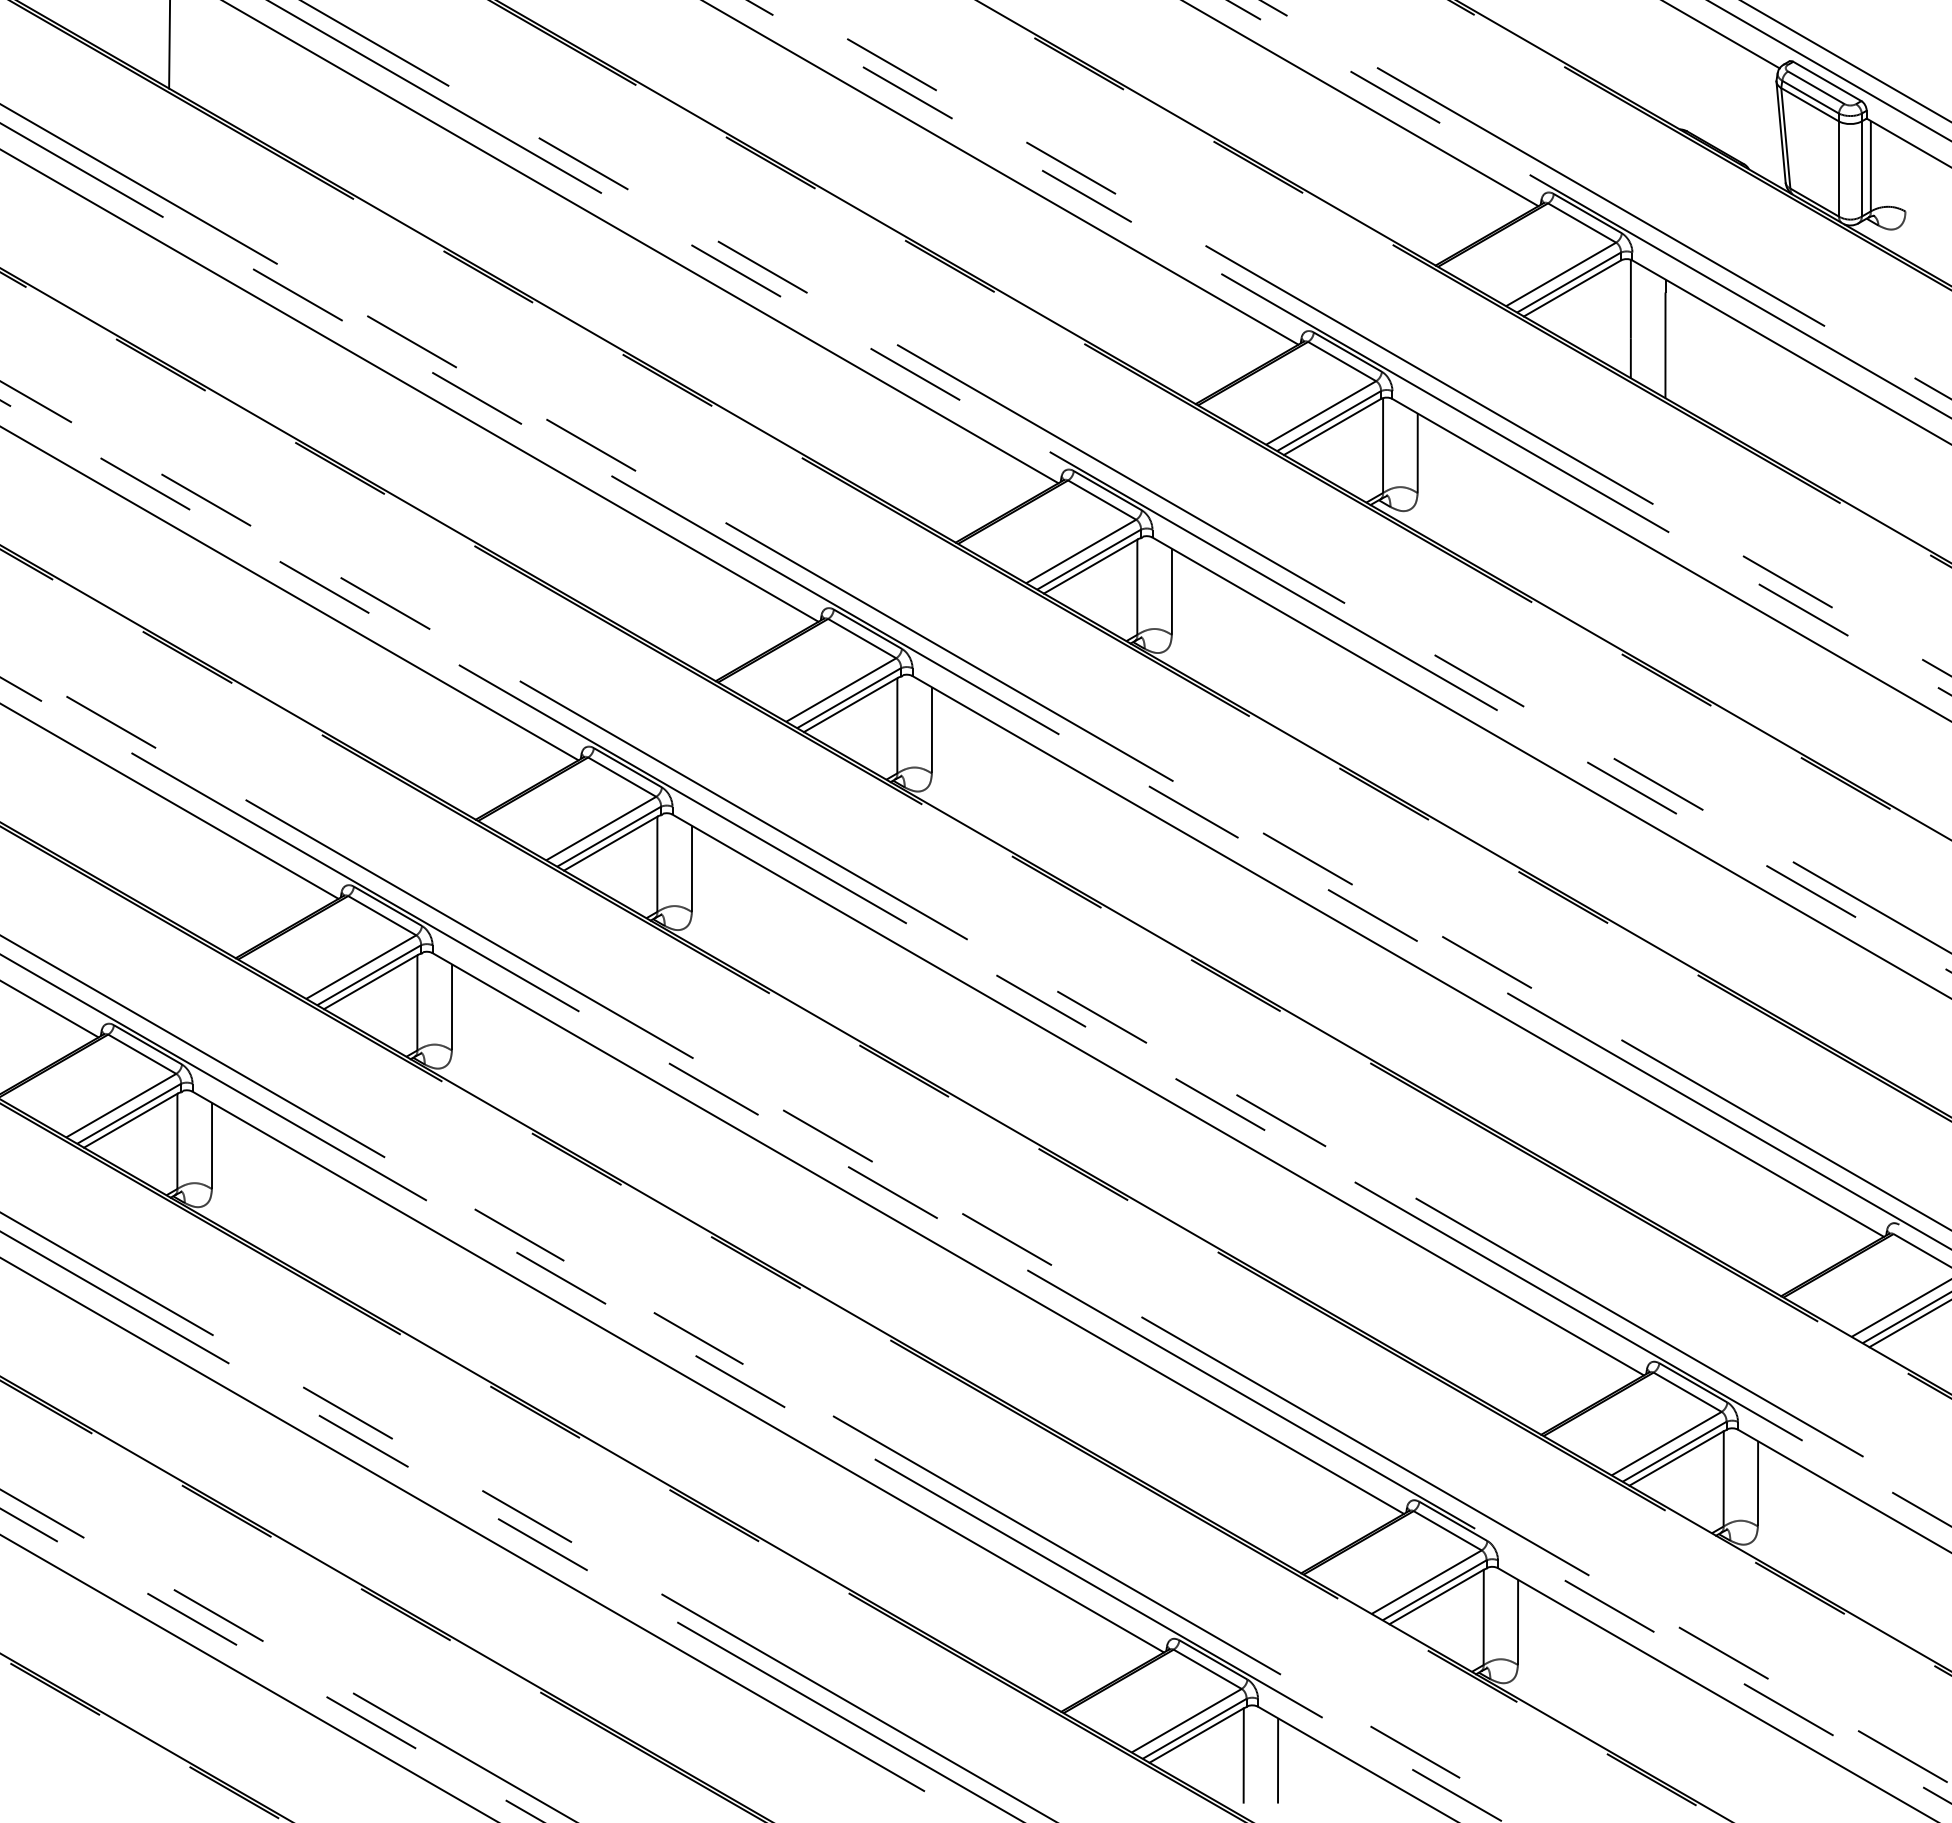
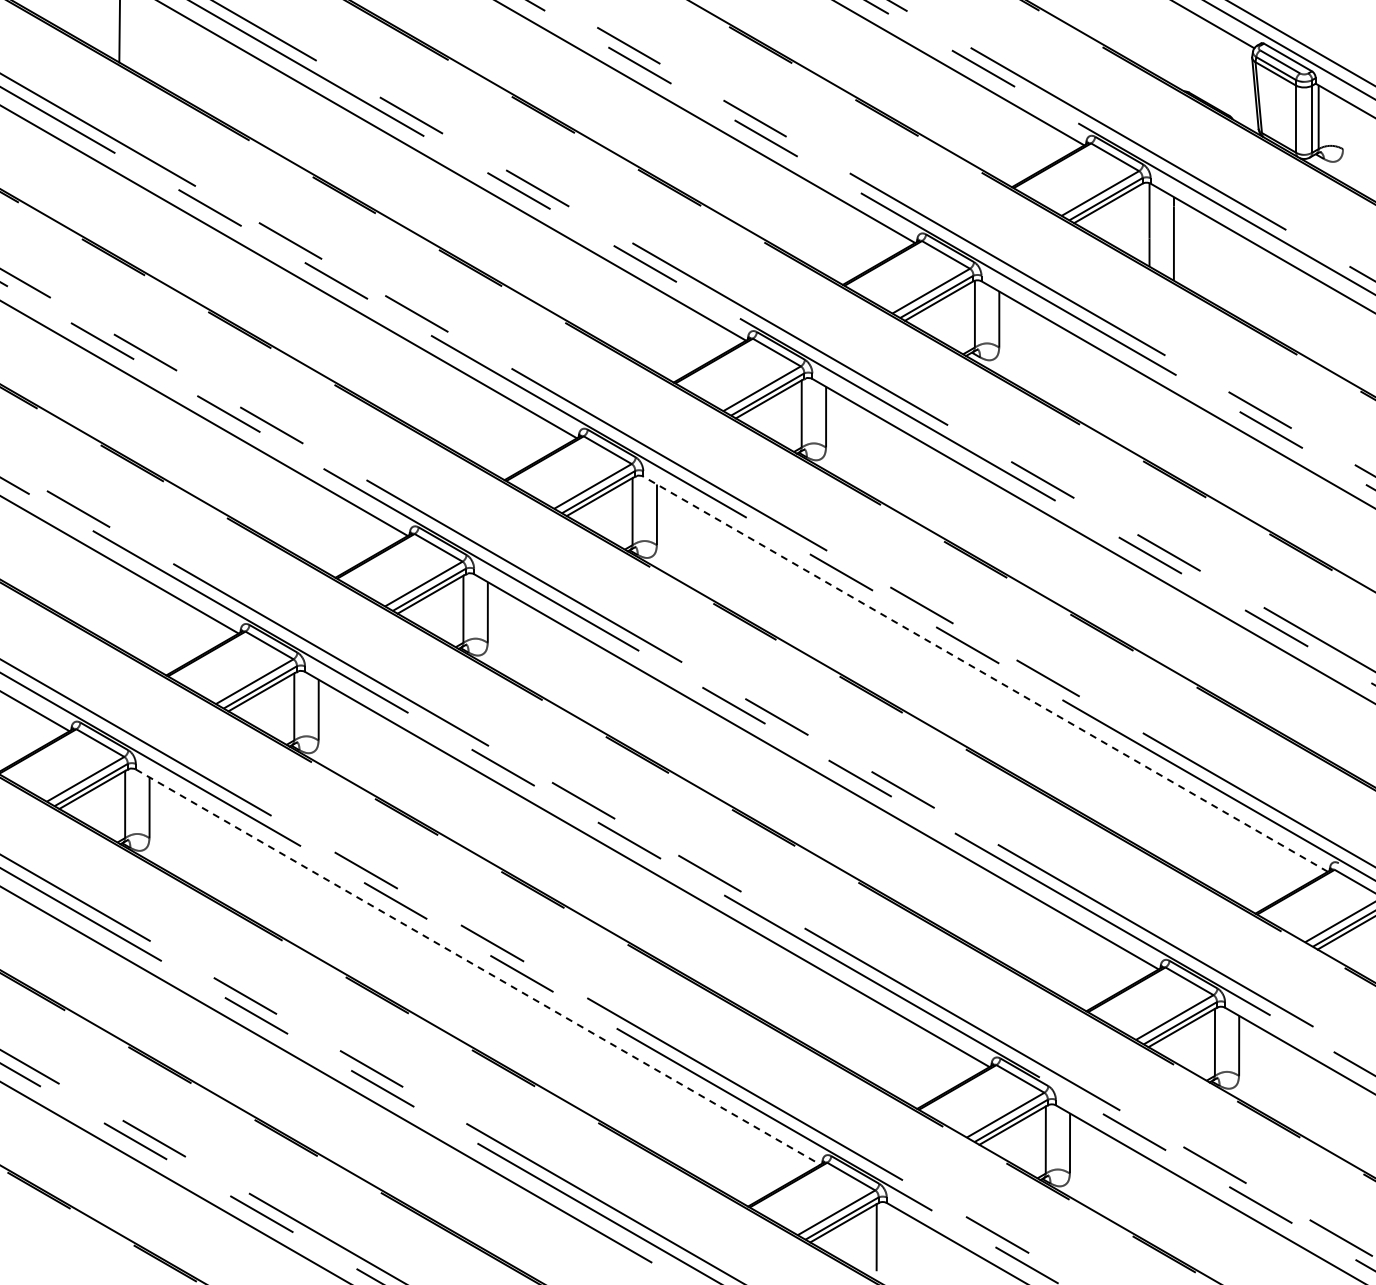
line: (1398, 955) -> (985, 673), solid -> dashed
line: (678, 1372) -> (478, 967), solid -> dashed
line: (1277, 1761) -> (900, 1241), removed

